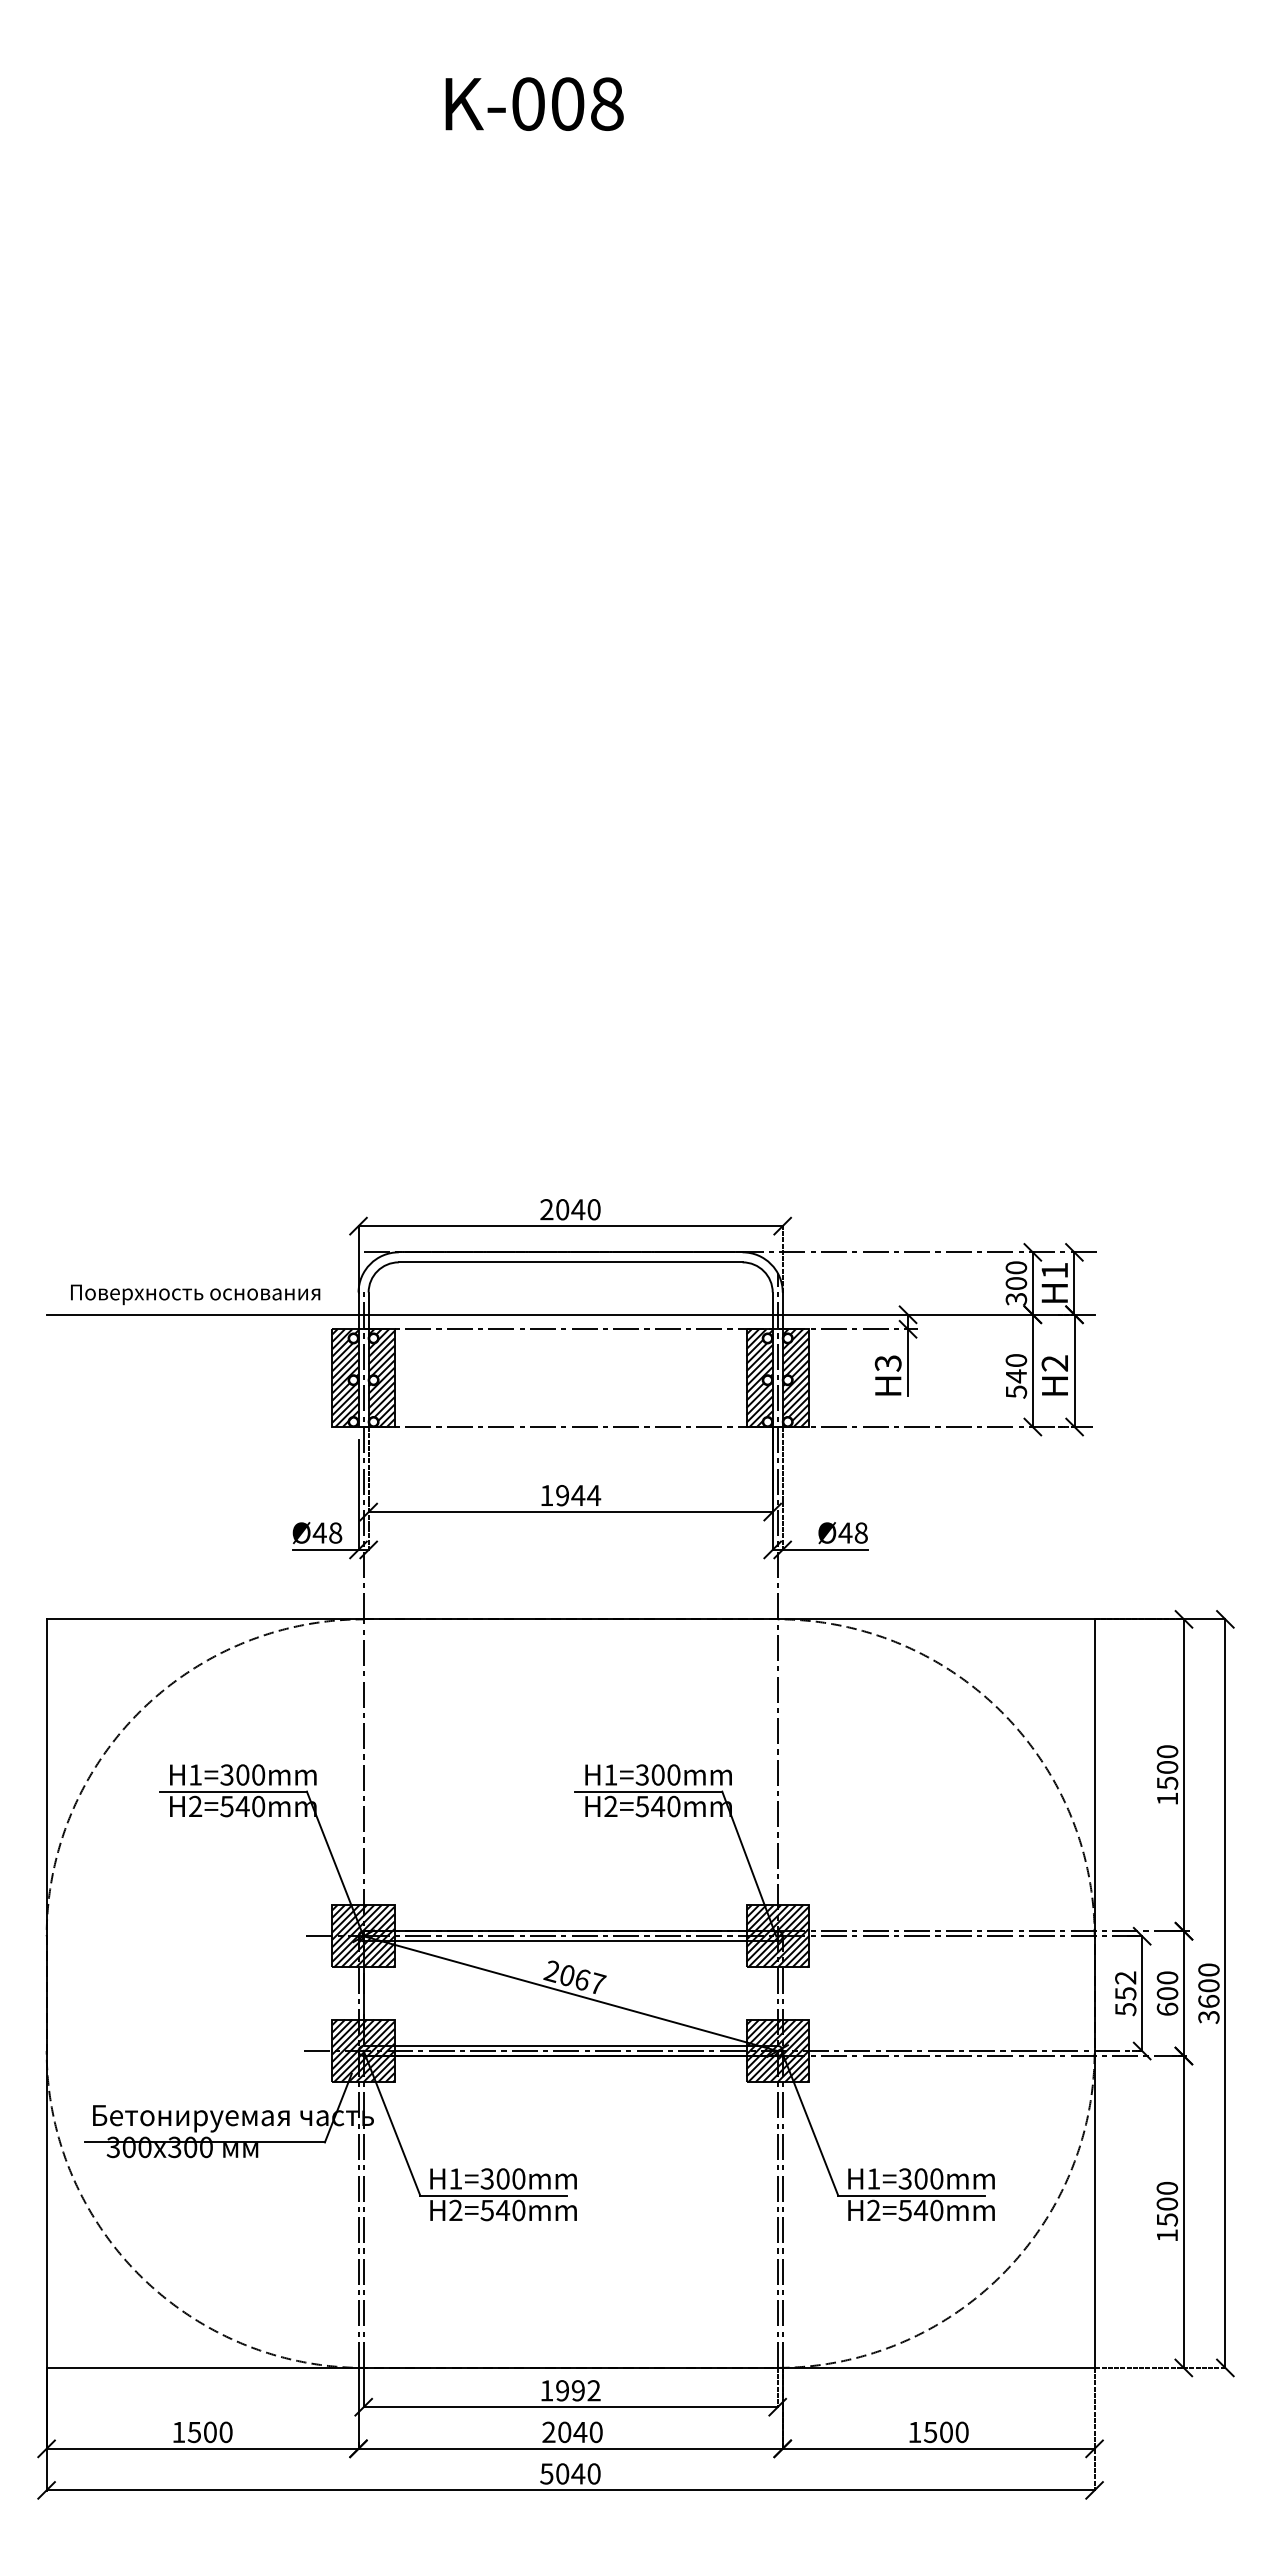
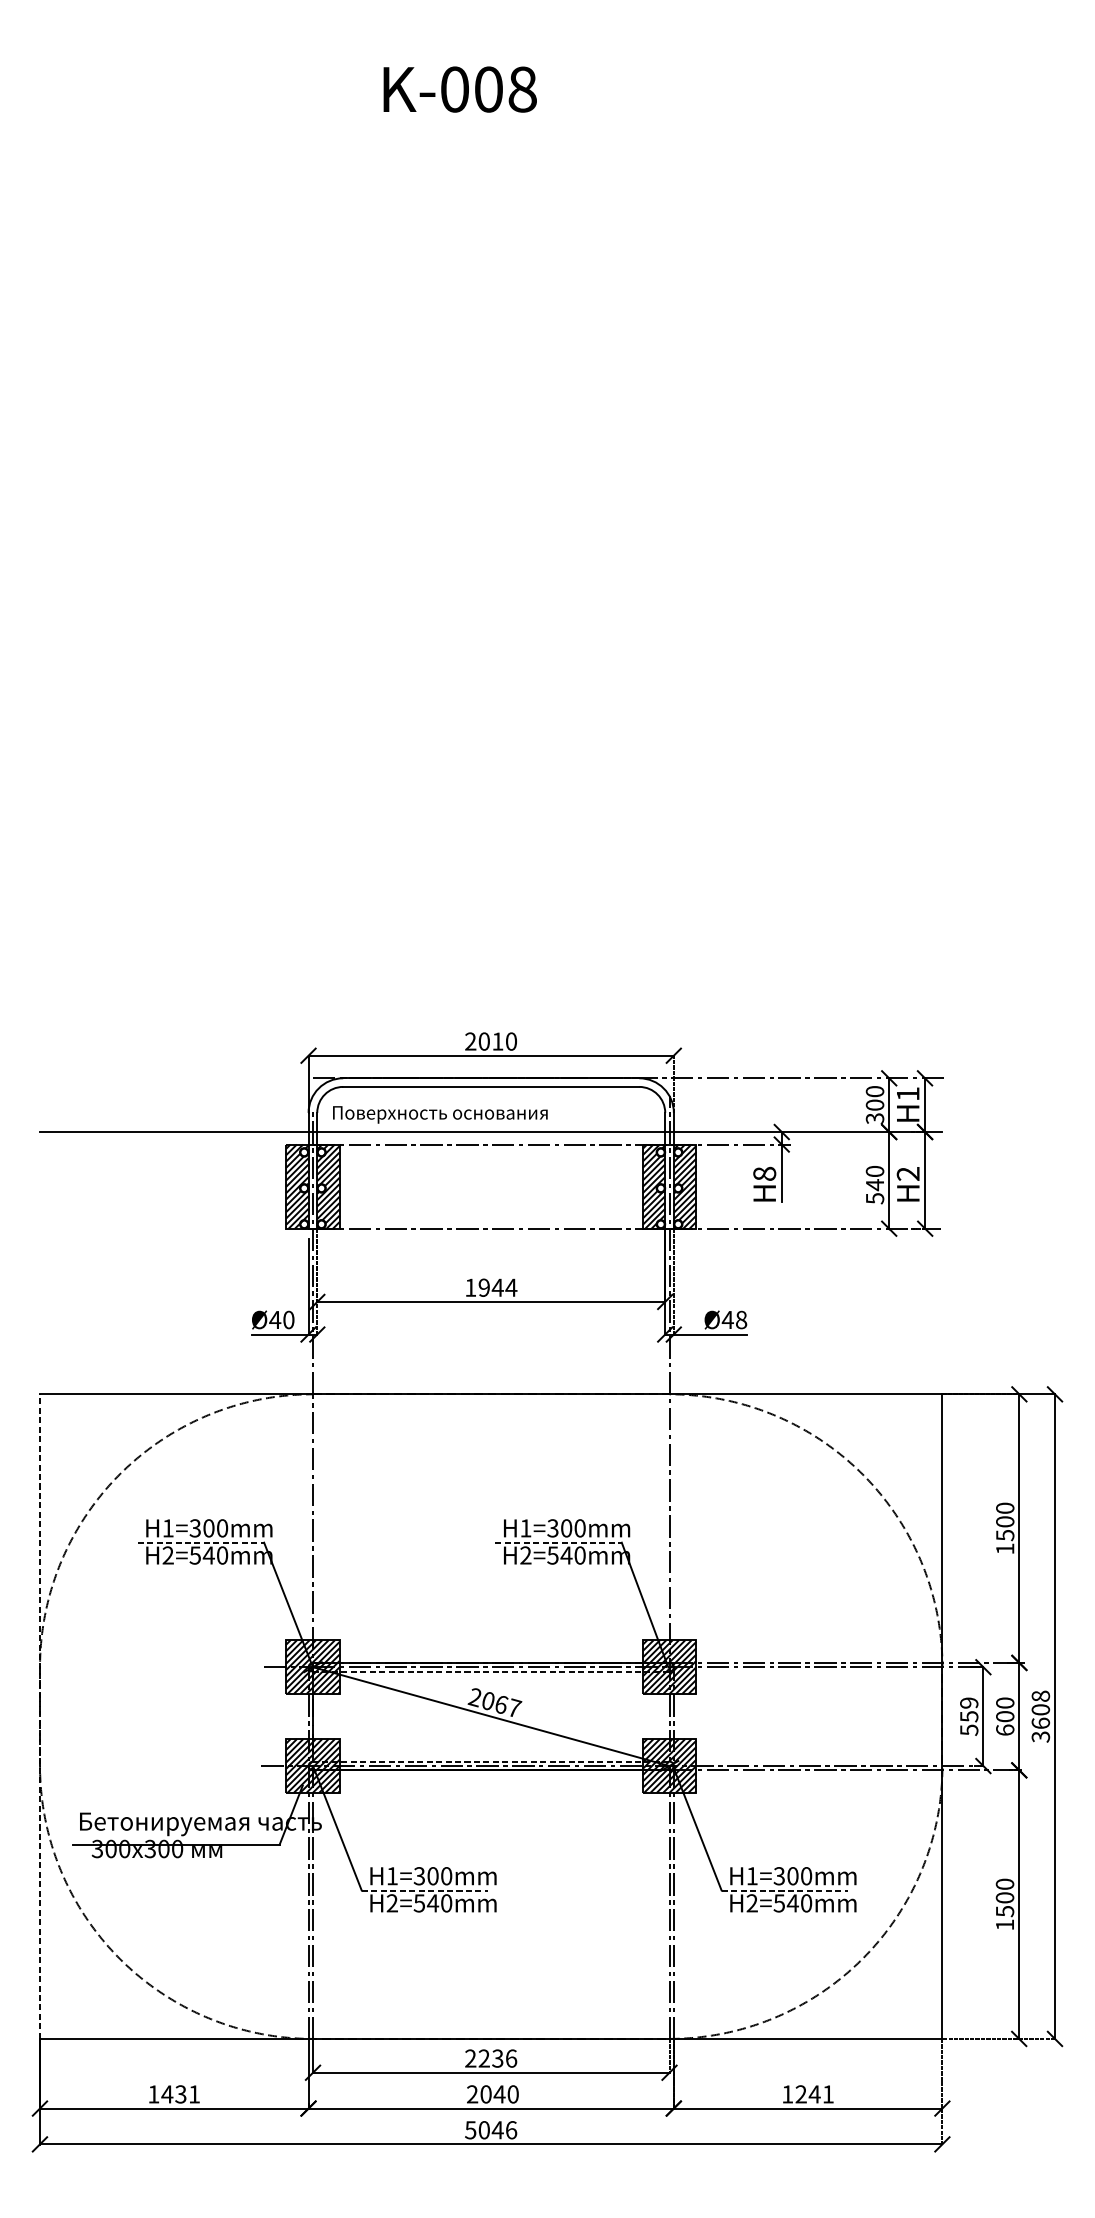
text: (578, 1209) -> (497, 1041), 2040 -> 2010
text: (195, 1294) -> (440, 1114), moved
text: (887, 1363) -> (764, 1174), H3 -> H8
text: (335, 1533) -> (288, 1320), Ø48 -> Ø40
line: (233, 1791) -> (200, 1542), solid -> dashed
line: (649, 1791) -> (559, 1542), solid -> dashed
line: (571, 1941) -> (491, 1671), solid -> dashed
text: (1208, 1969) -> (1040, 1695), 3600 -> 3608
text: (1125, 1977) -> (969, 1702), 552 -> 559
line: (46, 1993) -> (39, 1716), solid -> dashed
line: (571, 2045) -> (491, 1761), solid -> dashed
line: (494, 2195) -> (425, 1890), solid -> dashed
line: (912, 2195) -> (785, 1890), solid -> dashed
text: (570, 2390) -> (491, 2058), 1992 -> 2236
text: (209, 2432) -> (180, 2094), 1500 -> 1431
text: (945, 2432) -> (814, 2094), 1500 -> 1241
text: (593, 2473) -> (510, 2129), 5040 -> 5046

